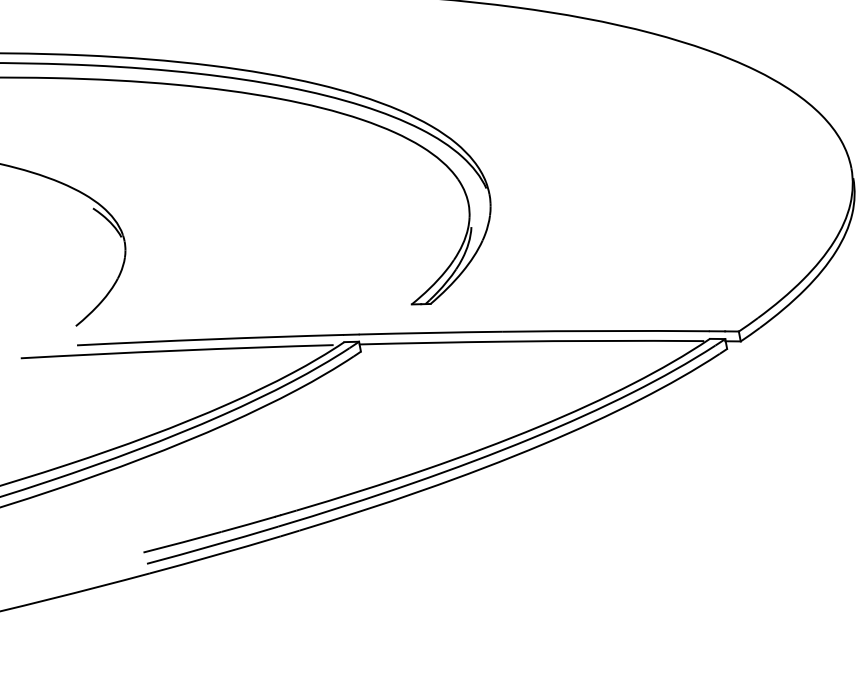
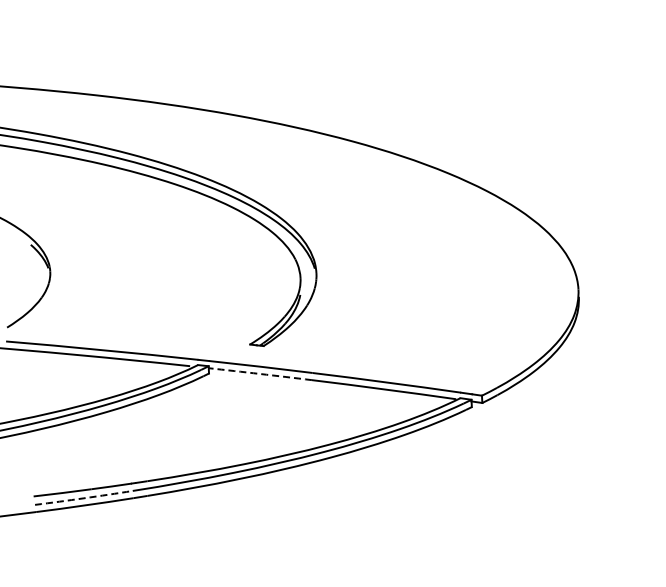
arc: (431, 342) -> (260, 373), solid -> dashed
arc: (212, 546) -> (83, 498), solid -> dashed

